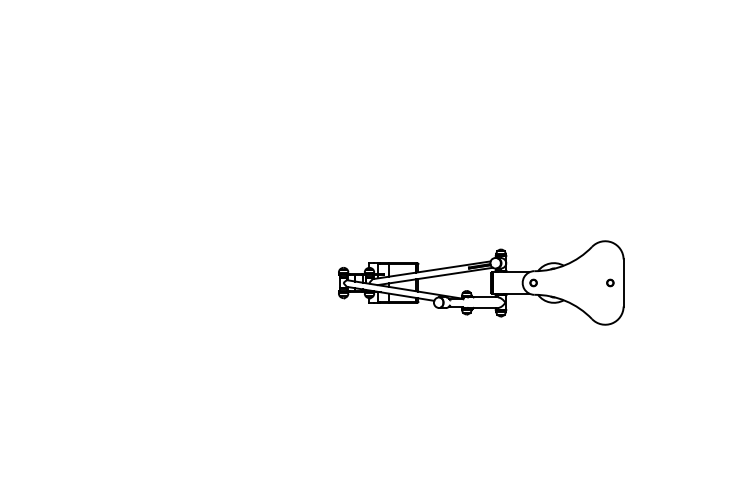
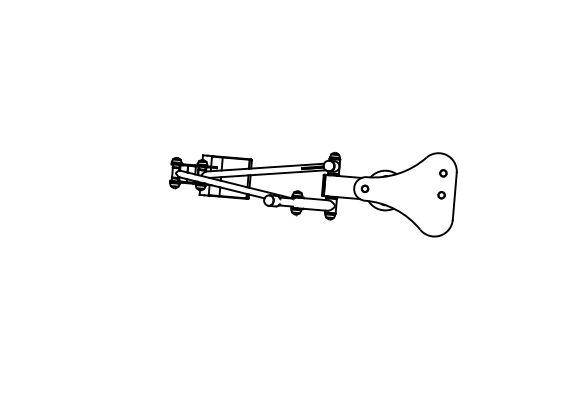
part: (610, 260) -> (443, 172), added

